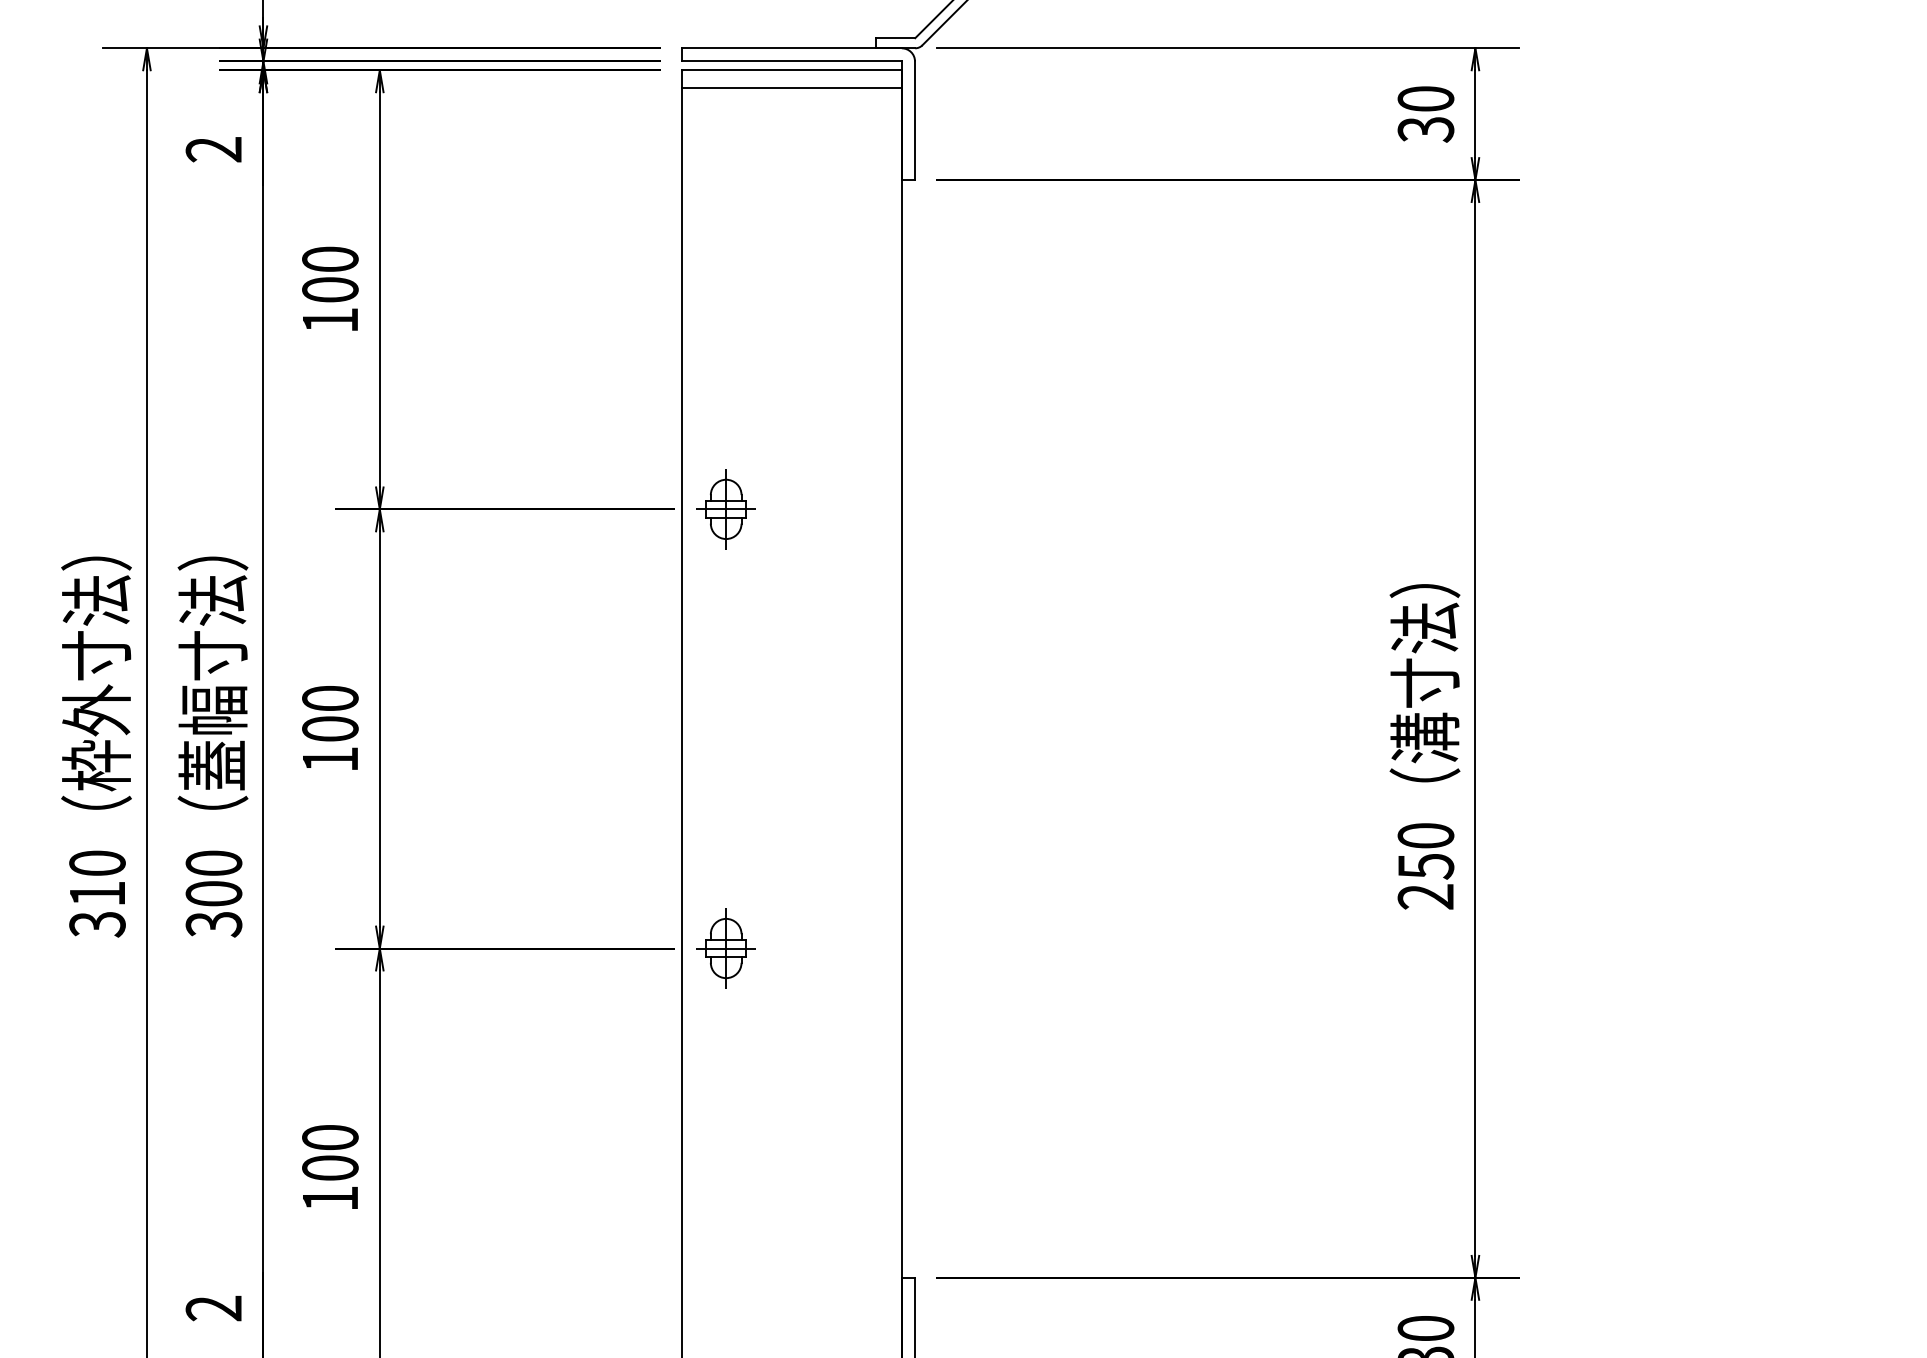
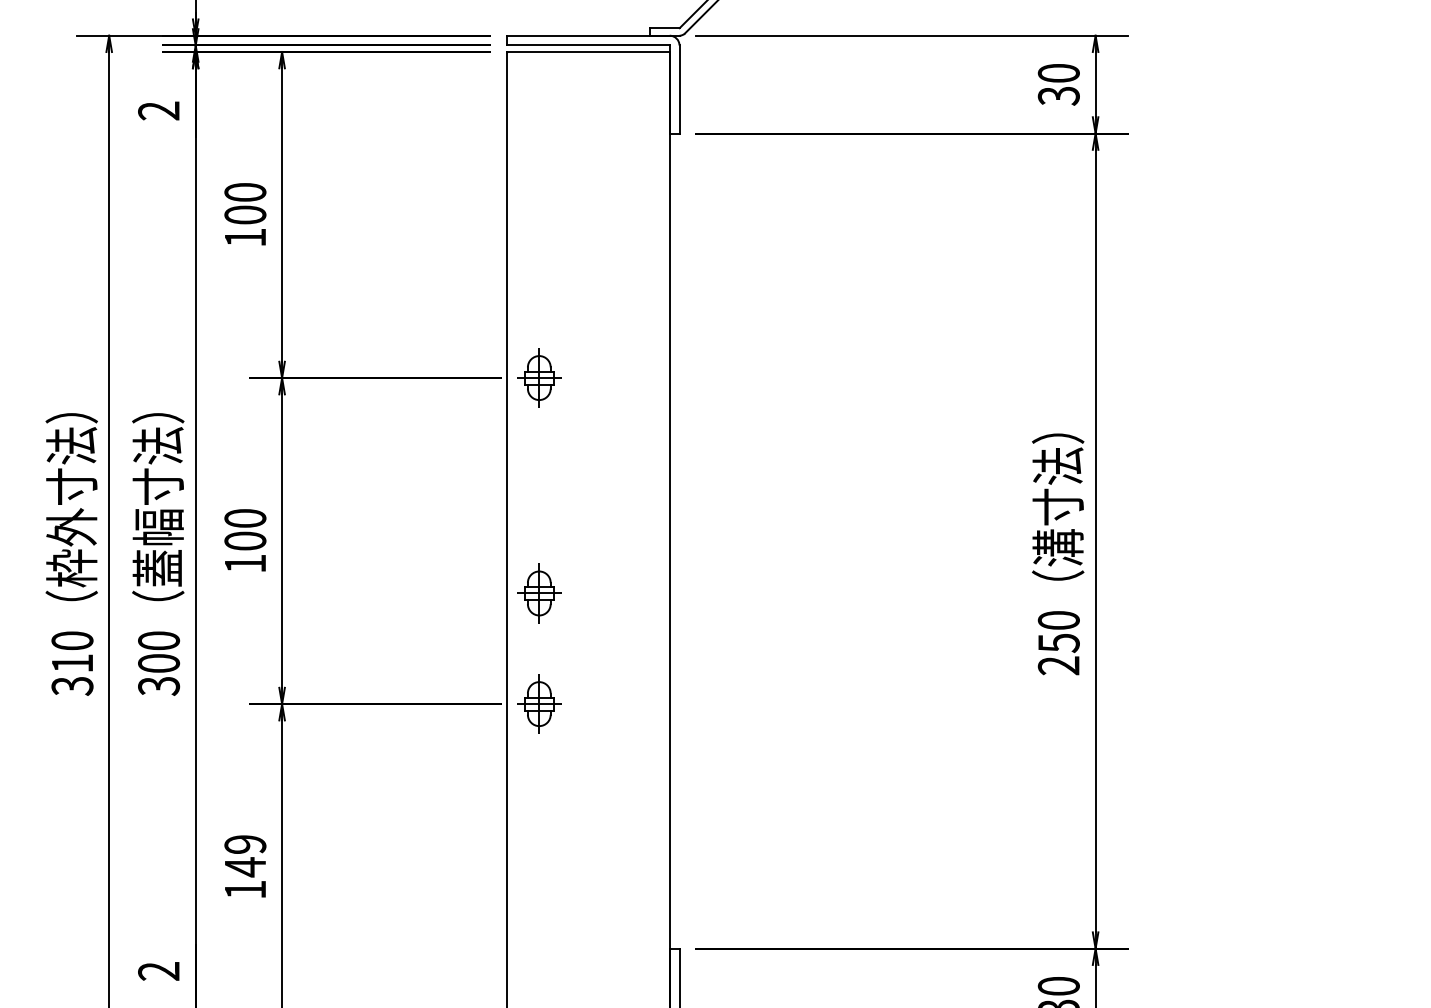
line: (791, 87) -> (587, 64), removed
part: (725, 799) -> (538, 593), added
text: (330, 1153) -> (245, 856), 100 -> 149

